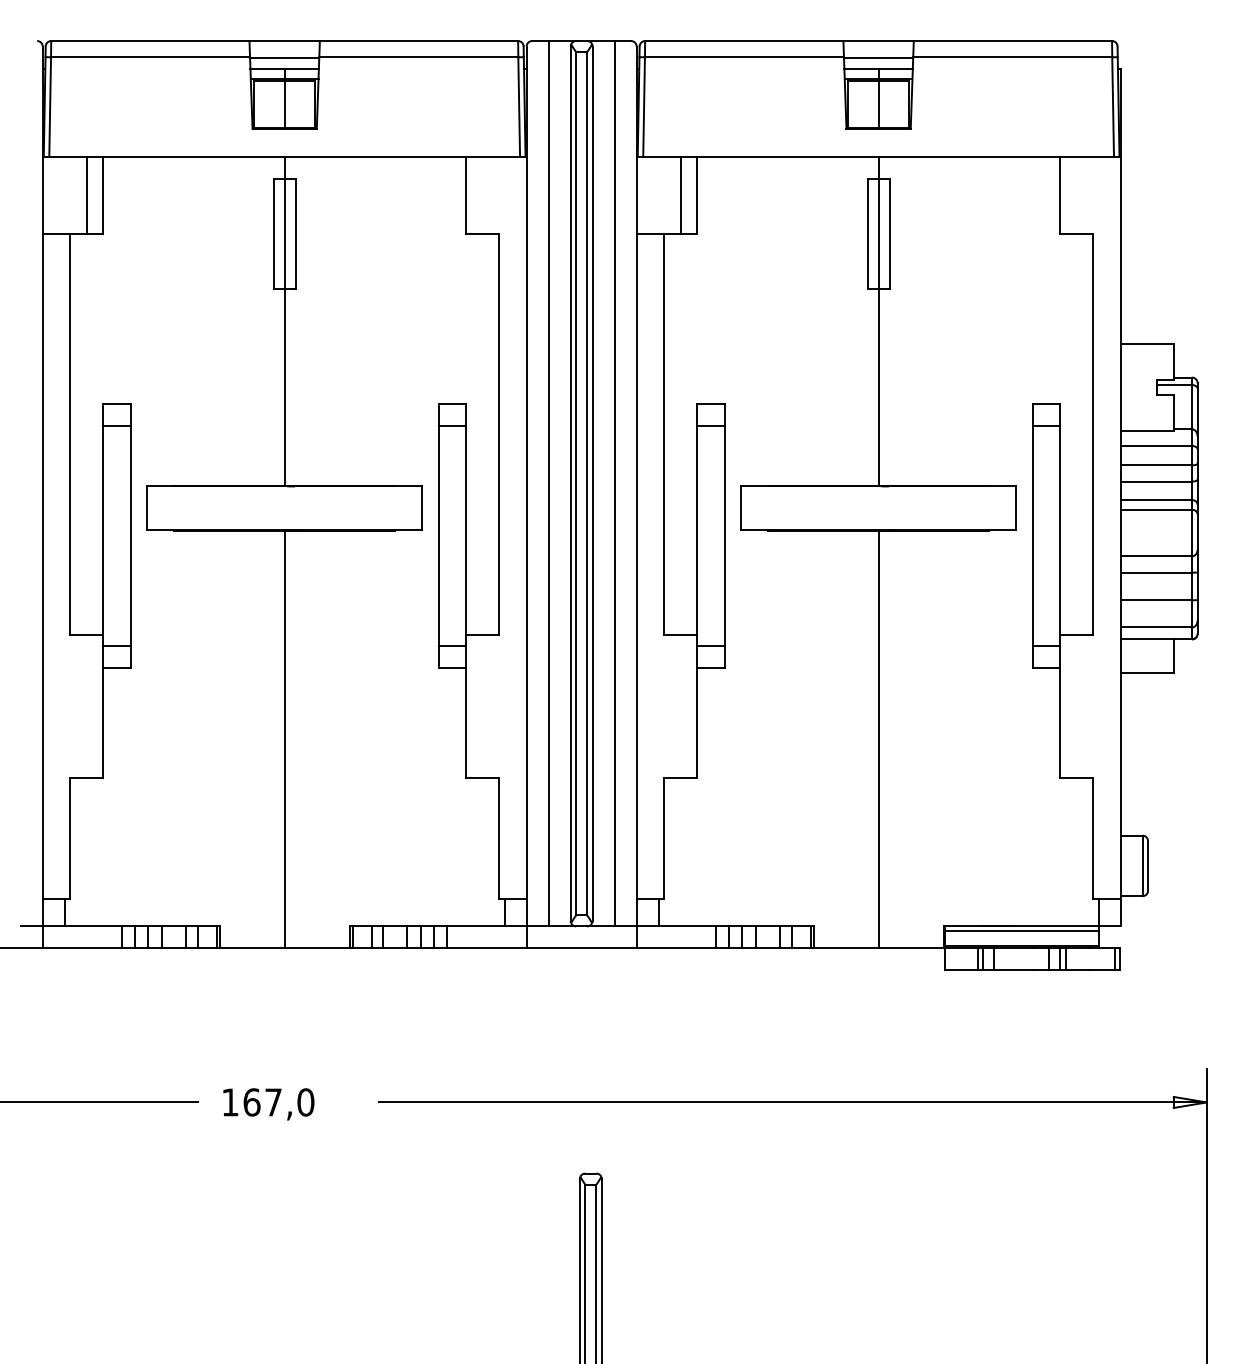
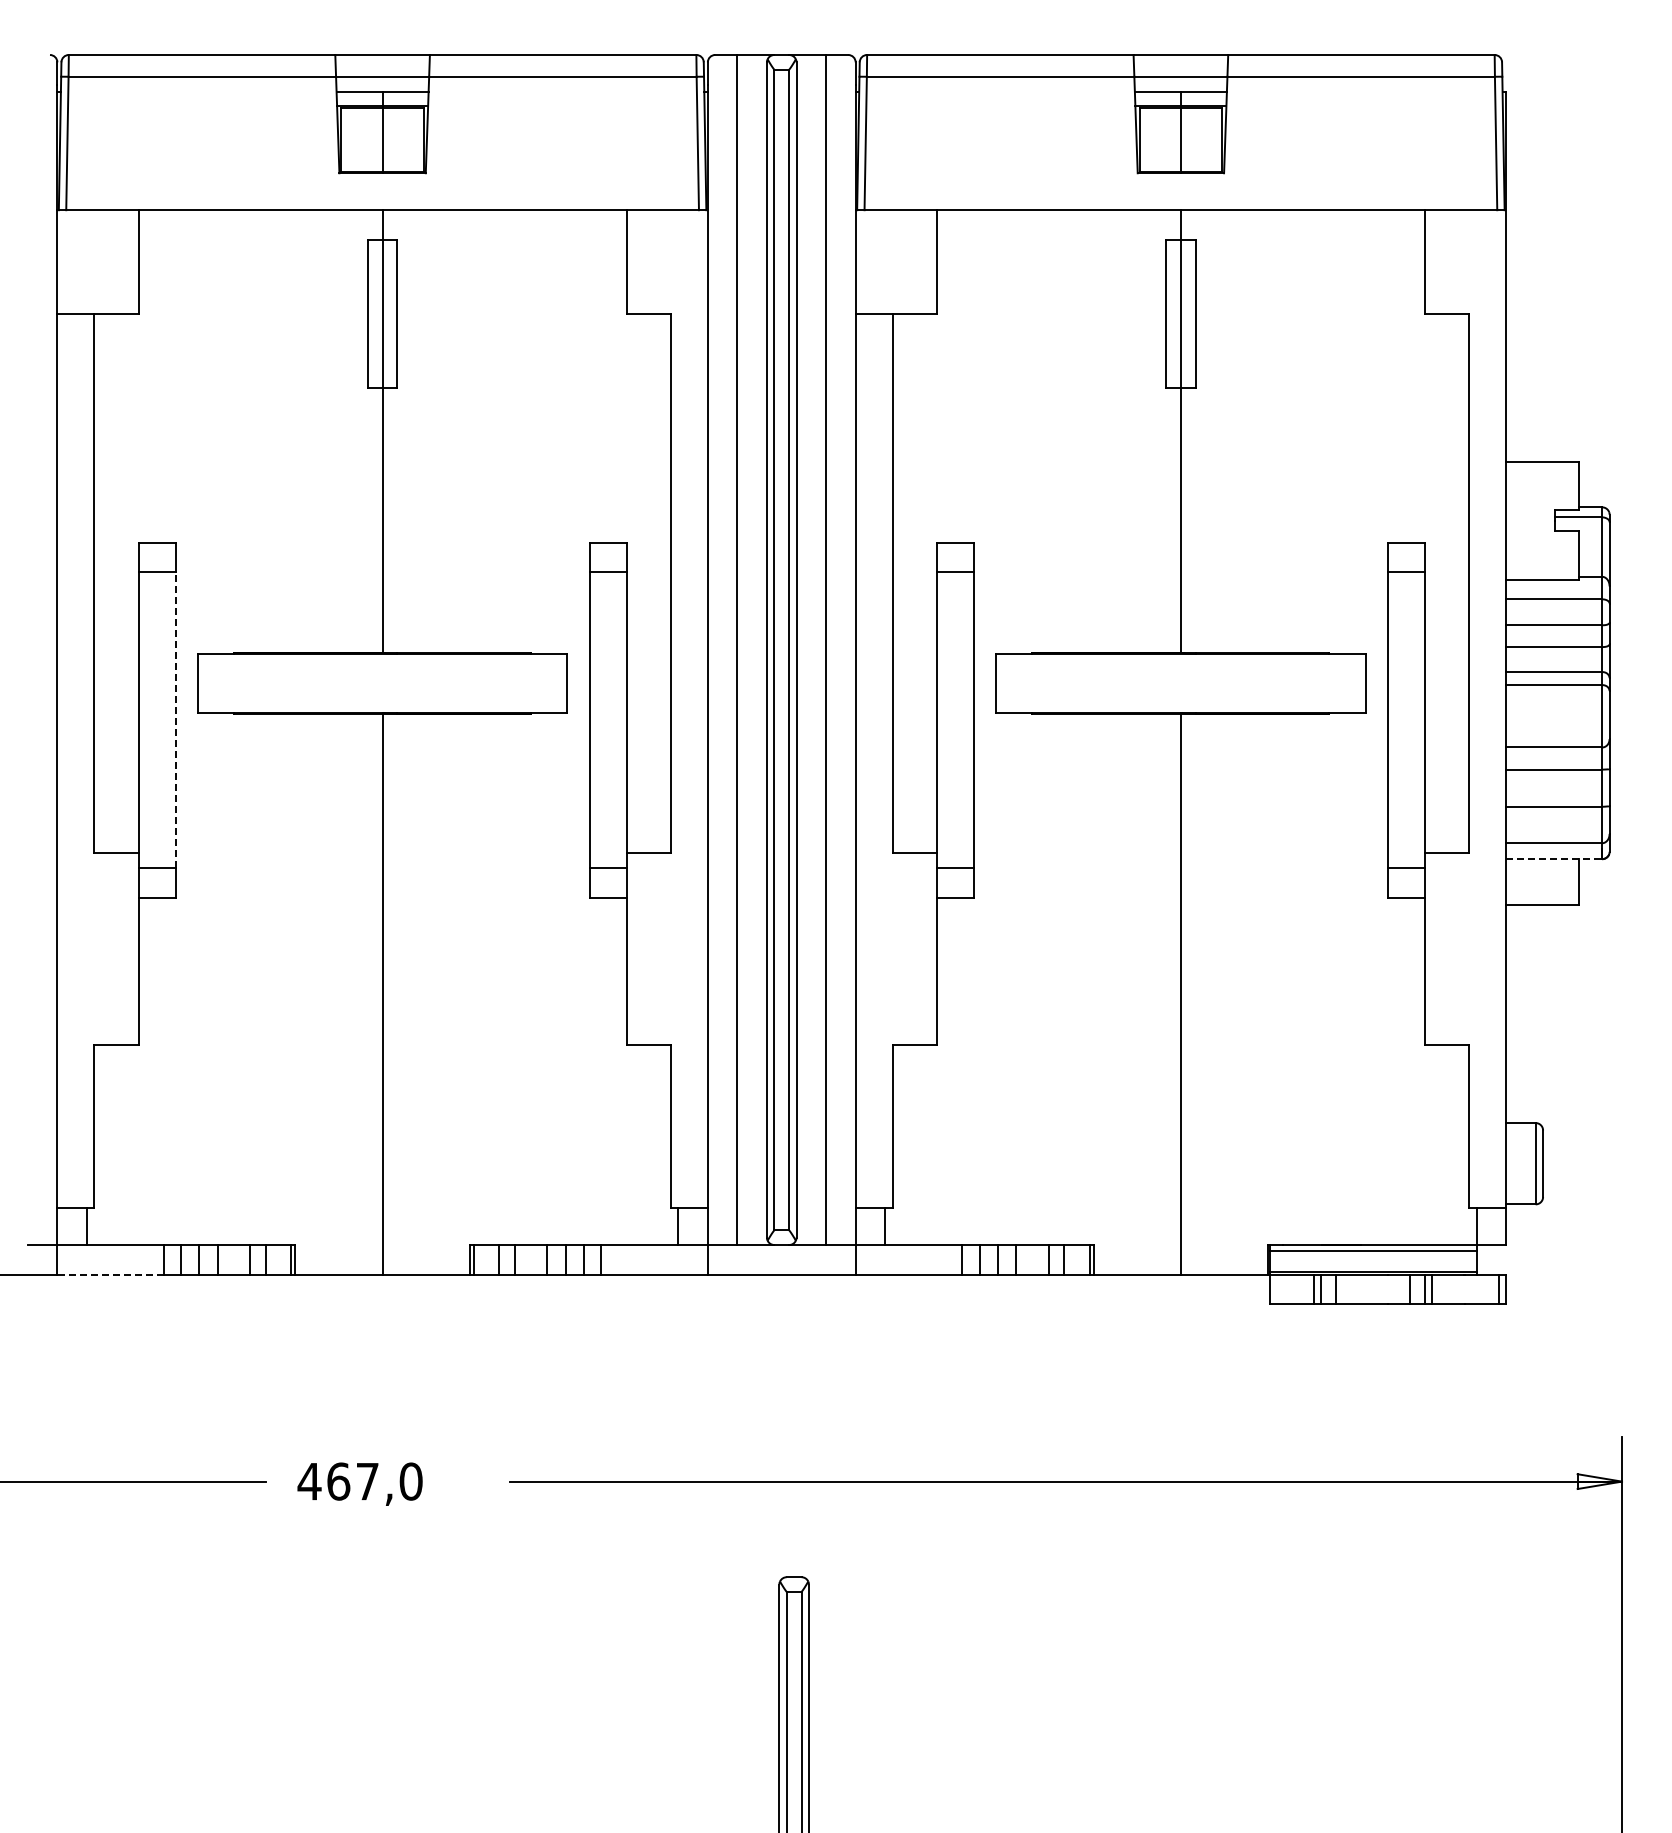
line: (86, 194) -> (116, 261), removed
line: (680, 194) -> (914, 261), removed
line: (130, 536) -> (175, 720), solid -> dashed
line: (1156, 639) -> (1554, 859), solid -> dashed
line: (82, 948) -> (110, 1274), solid -> dashed
text: (230, 1102) -> (309, 1481), 167,0 -> 467,0

